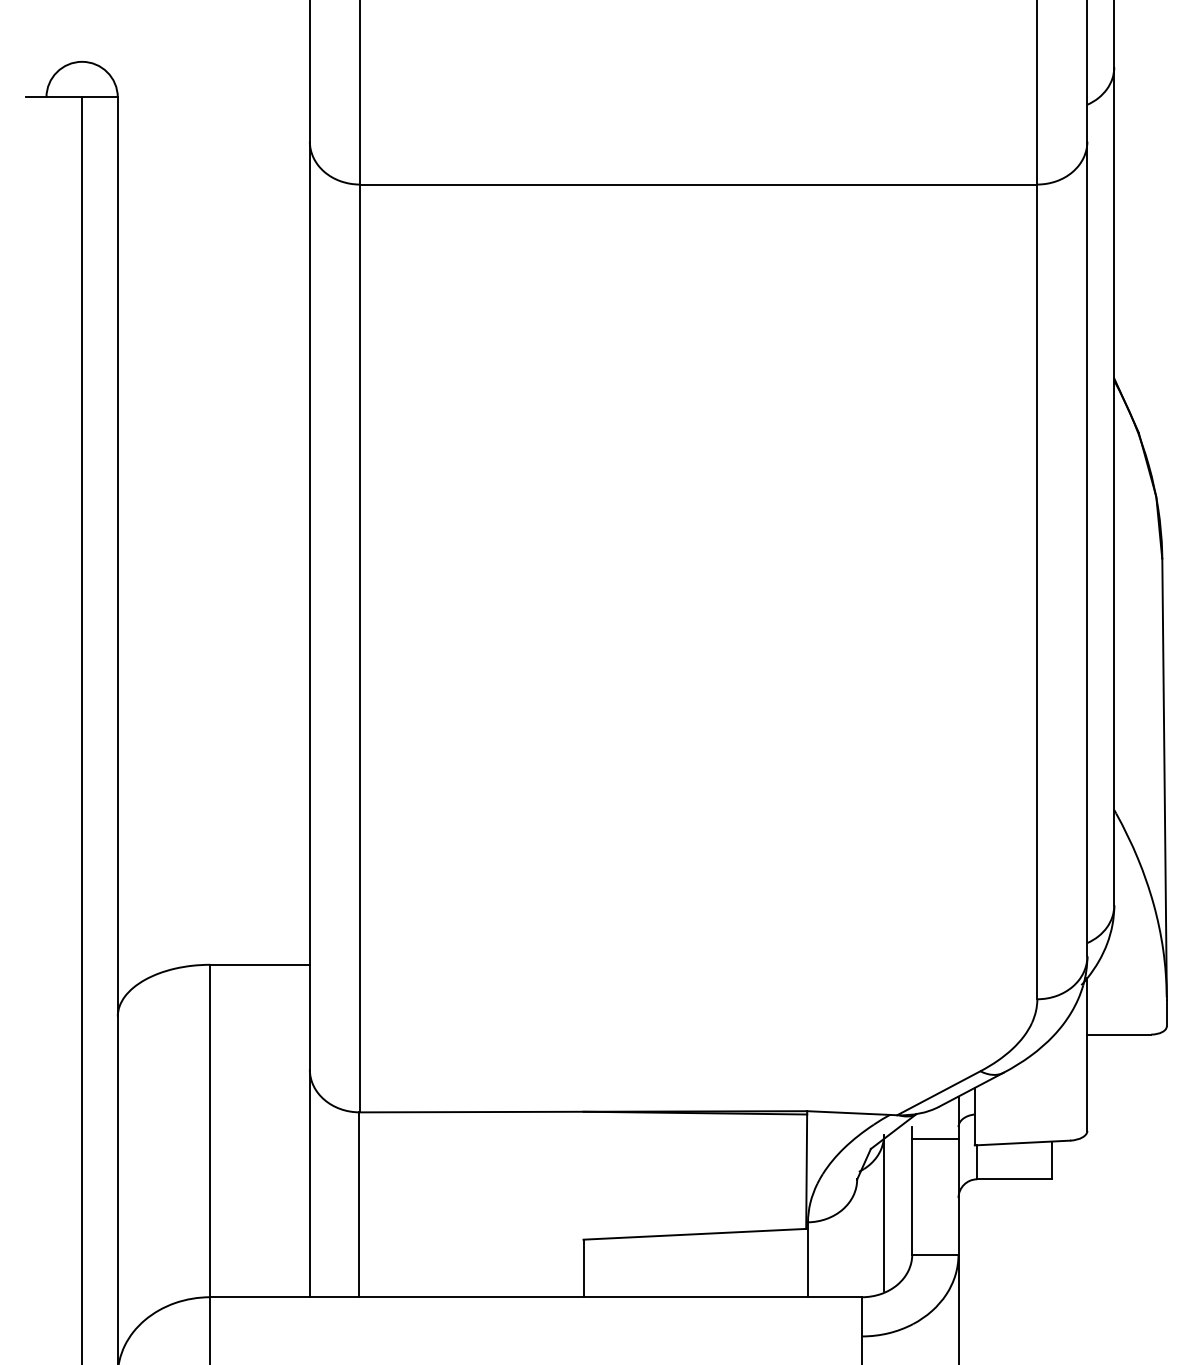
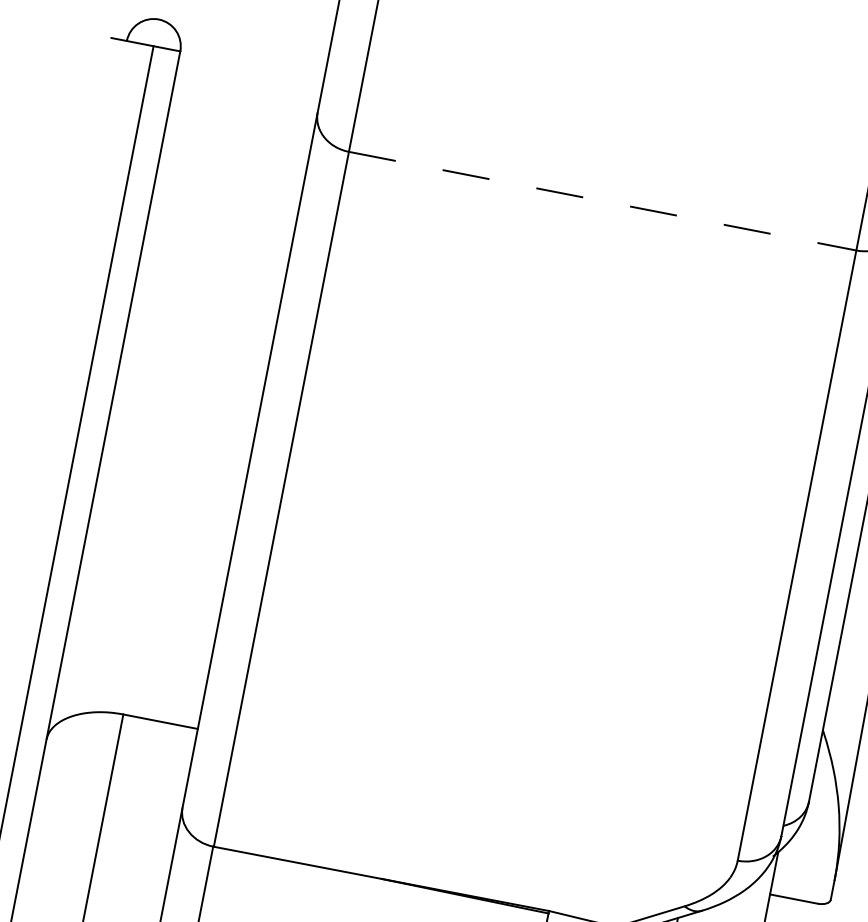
line: (698, 184) -> (602, 201), solid -> dashed

